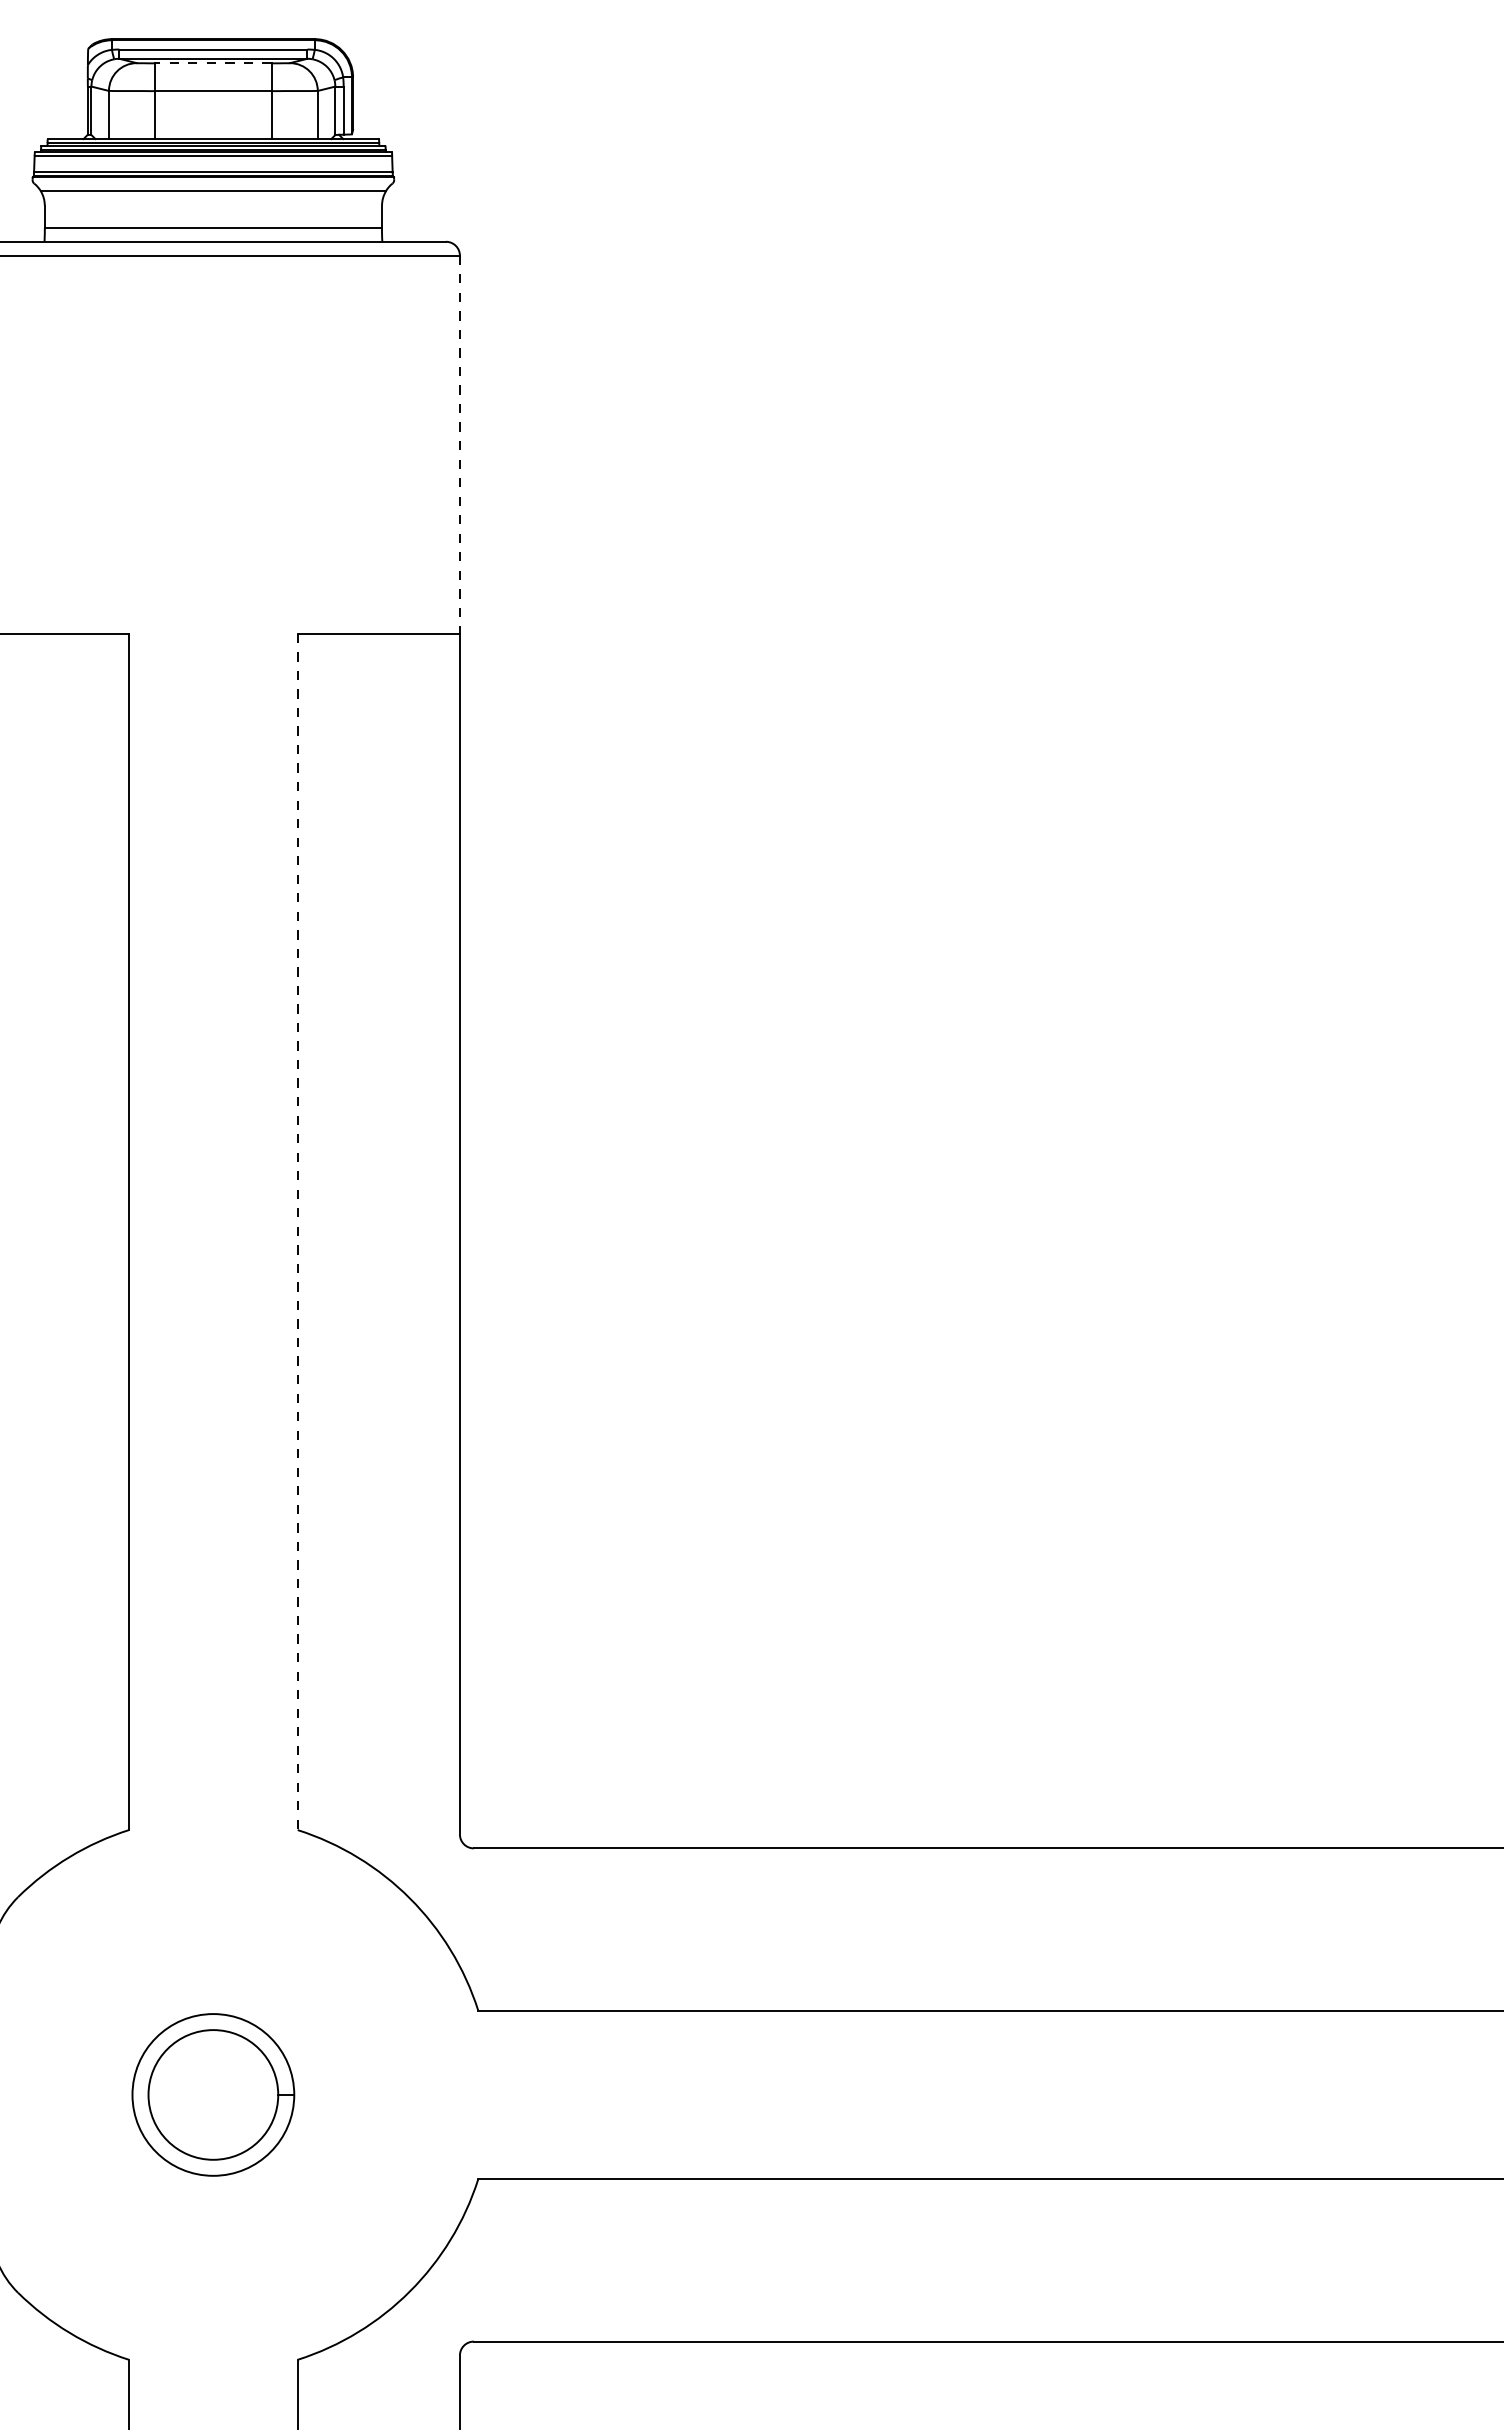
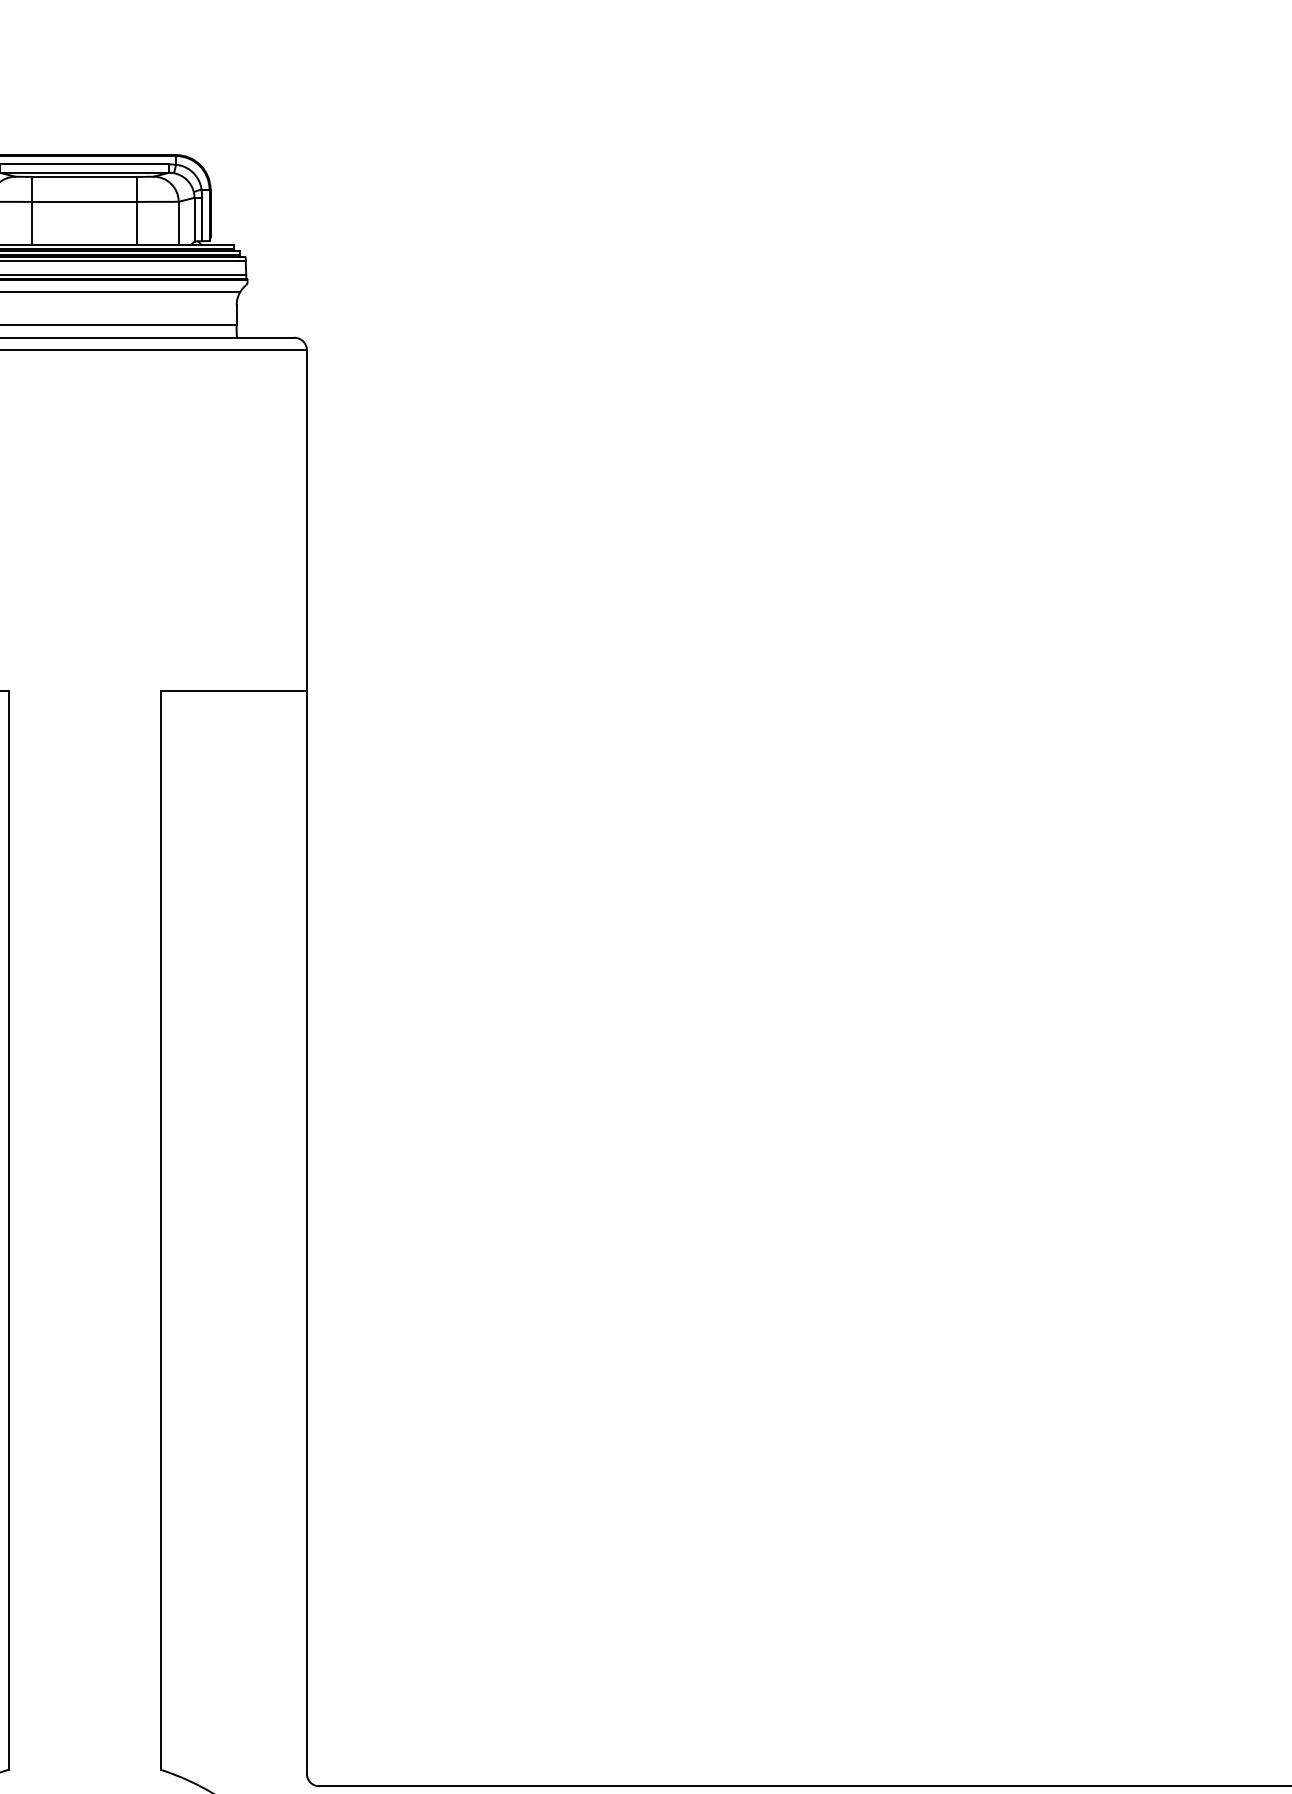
line: (212, 63) -> (83, 177), dashed -> solid
line: (459, 445) -> (306, 521), dashed -> solid
line: (297, 1232) -> (160, 1230), dashed -> solid

